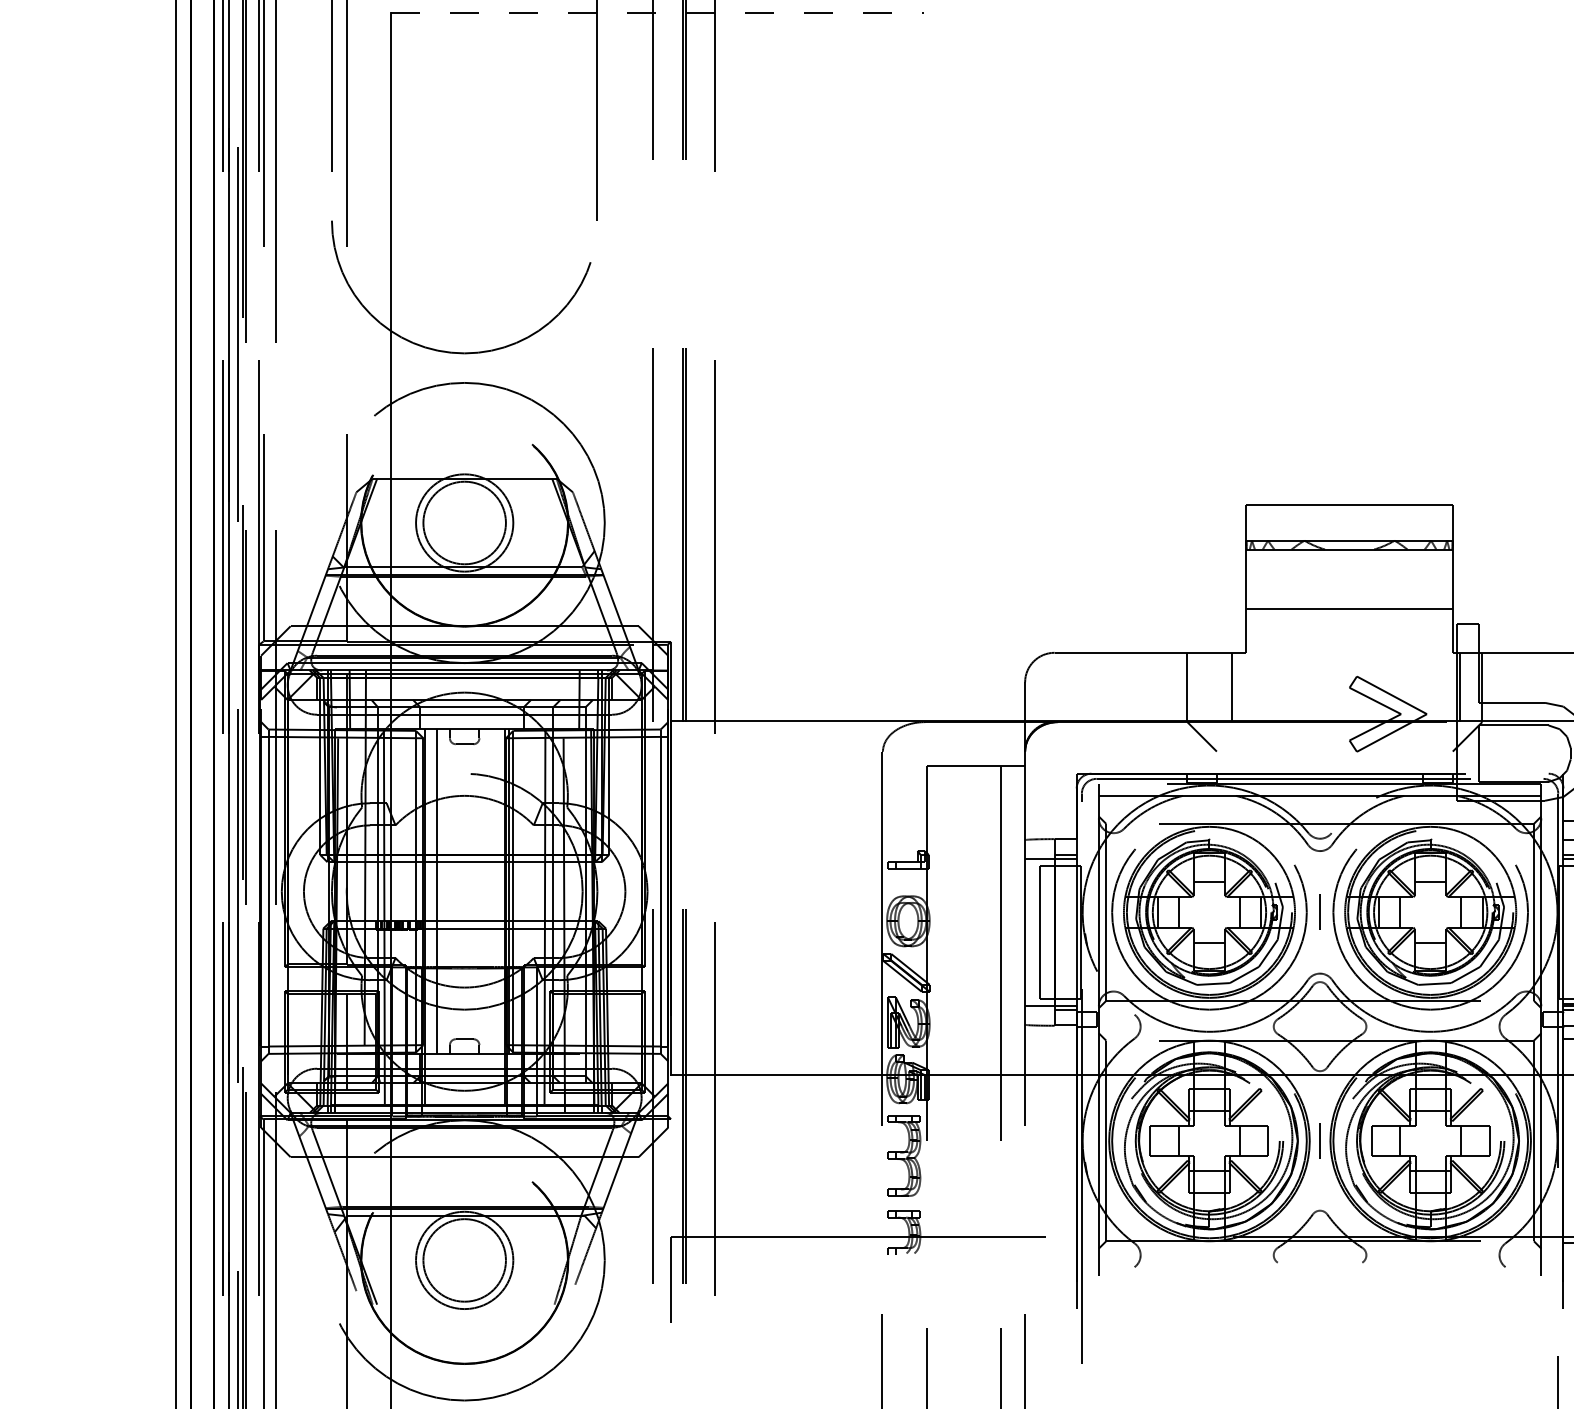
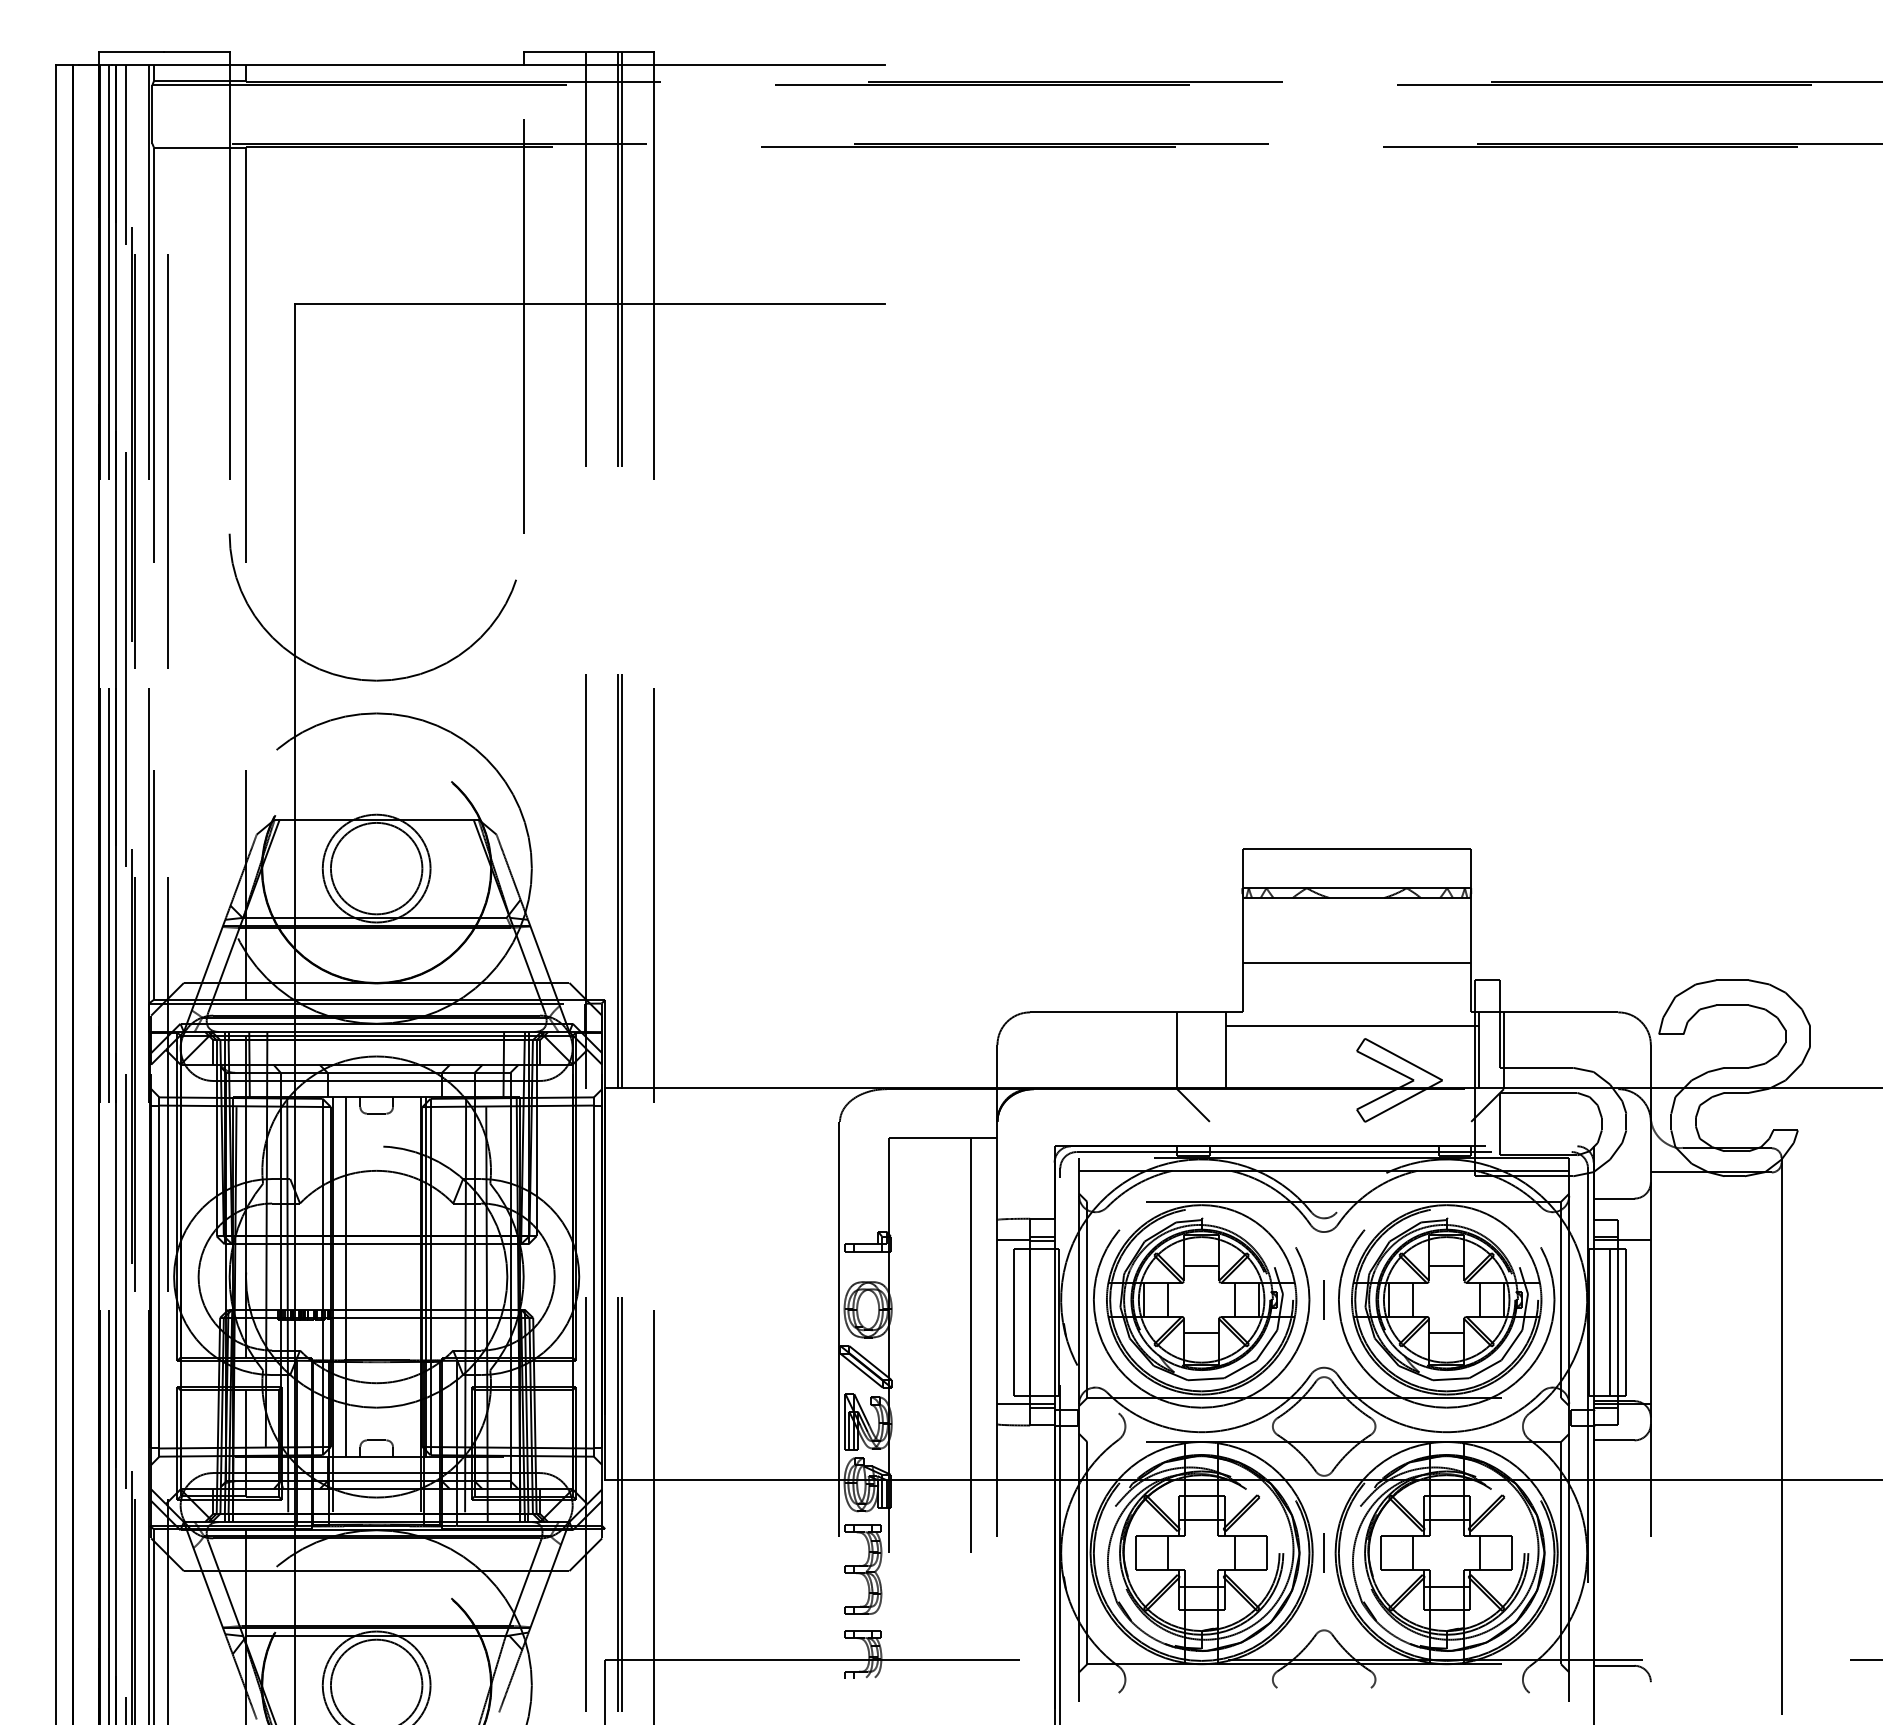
line: (657, 12) -> (590, 303), dashed -> solid
line: (1345, 665) -> (1352, 1026), added

